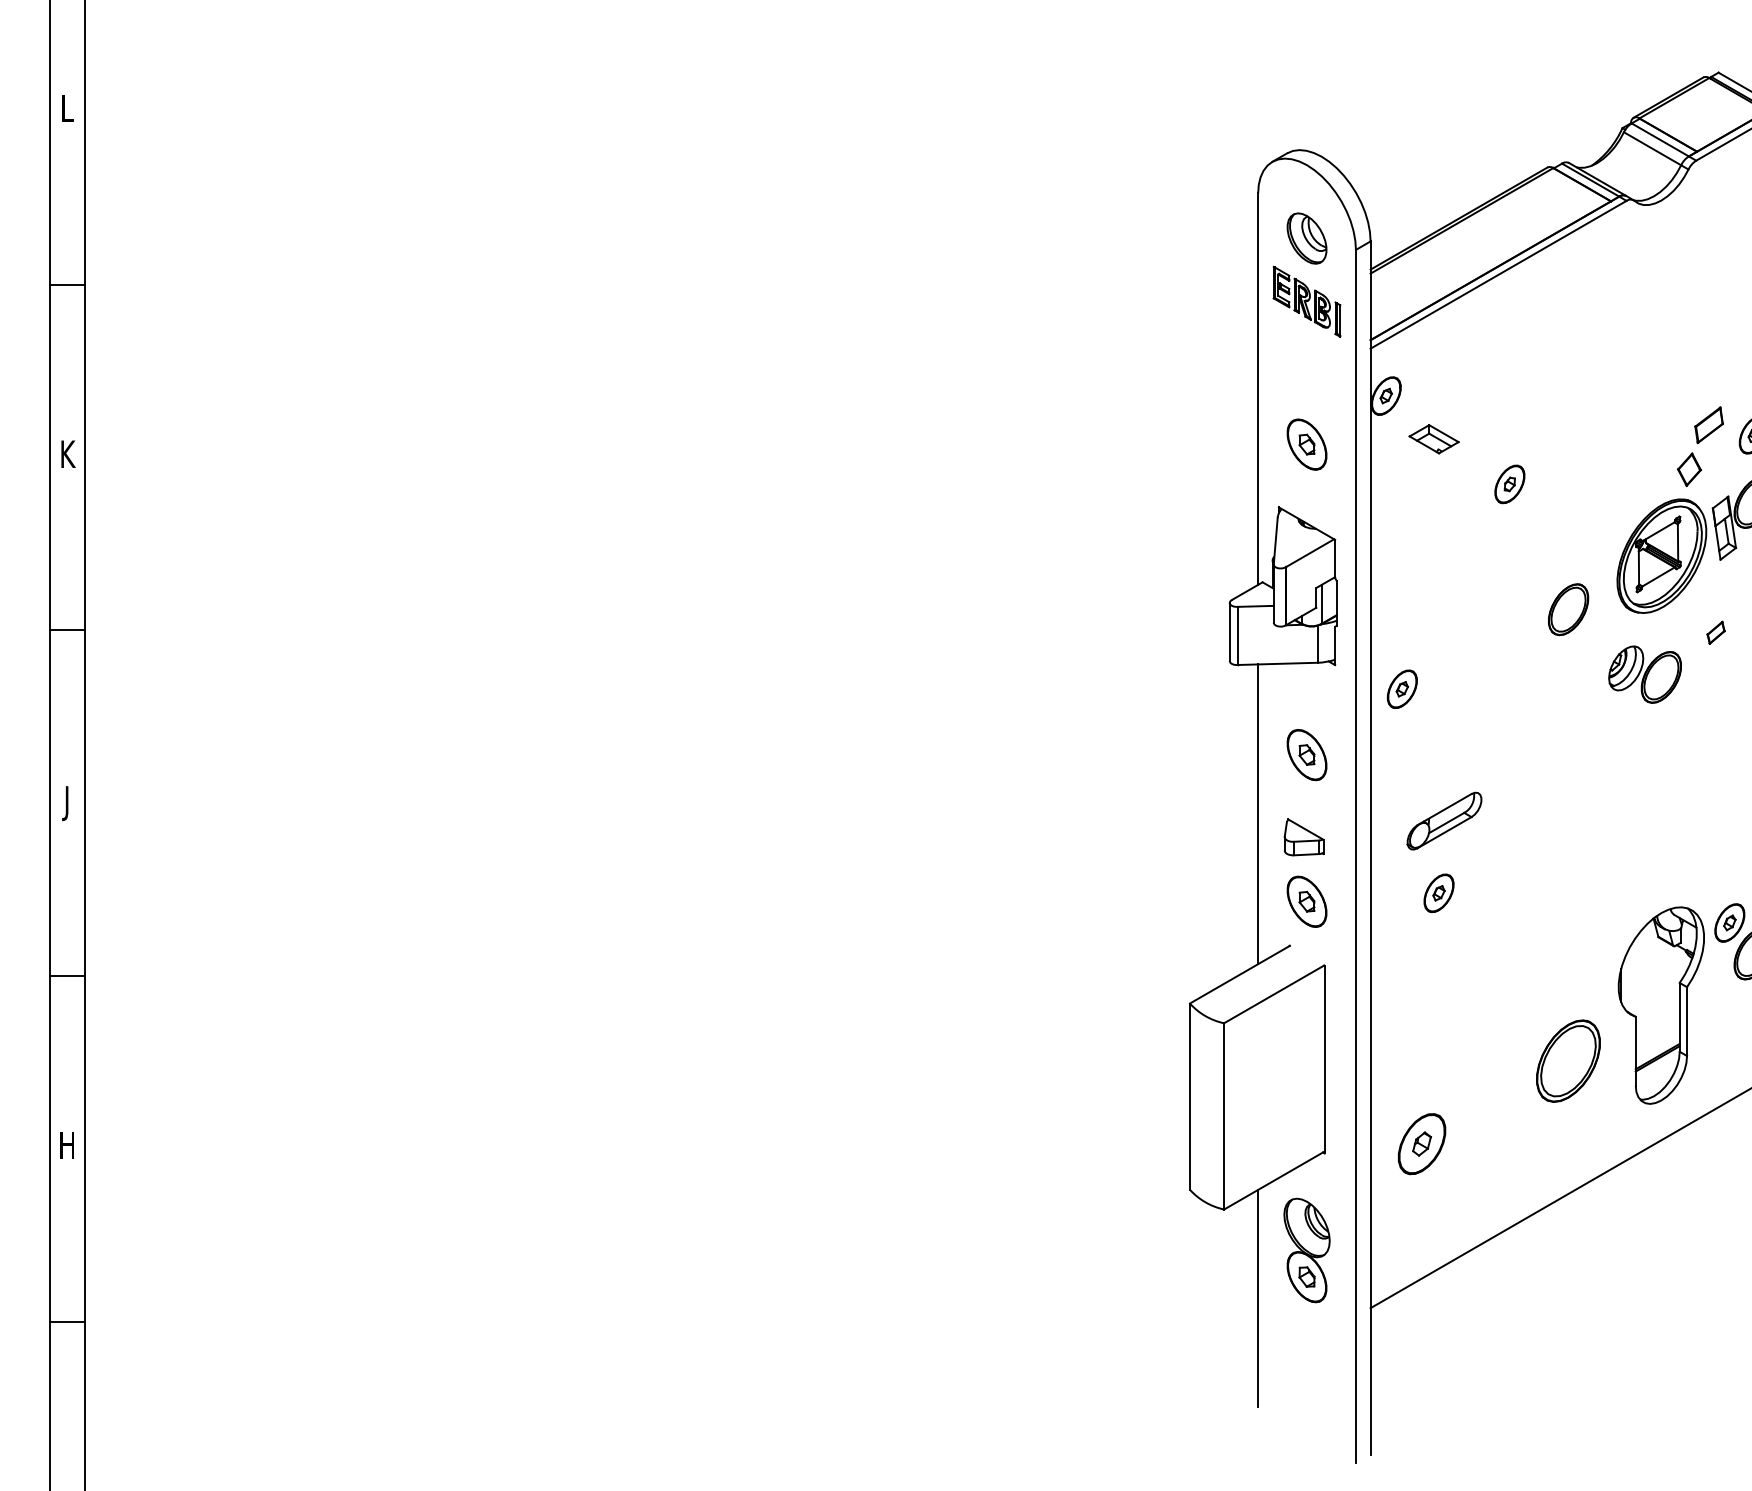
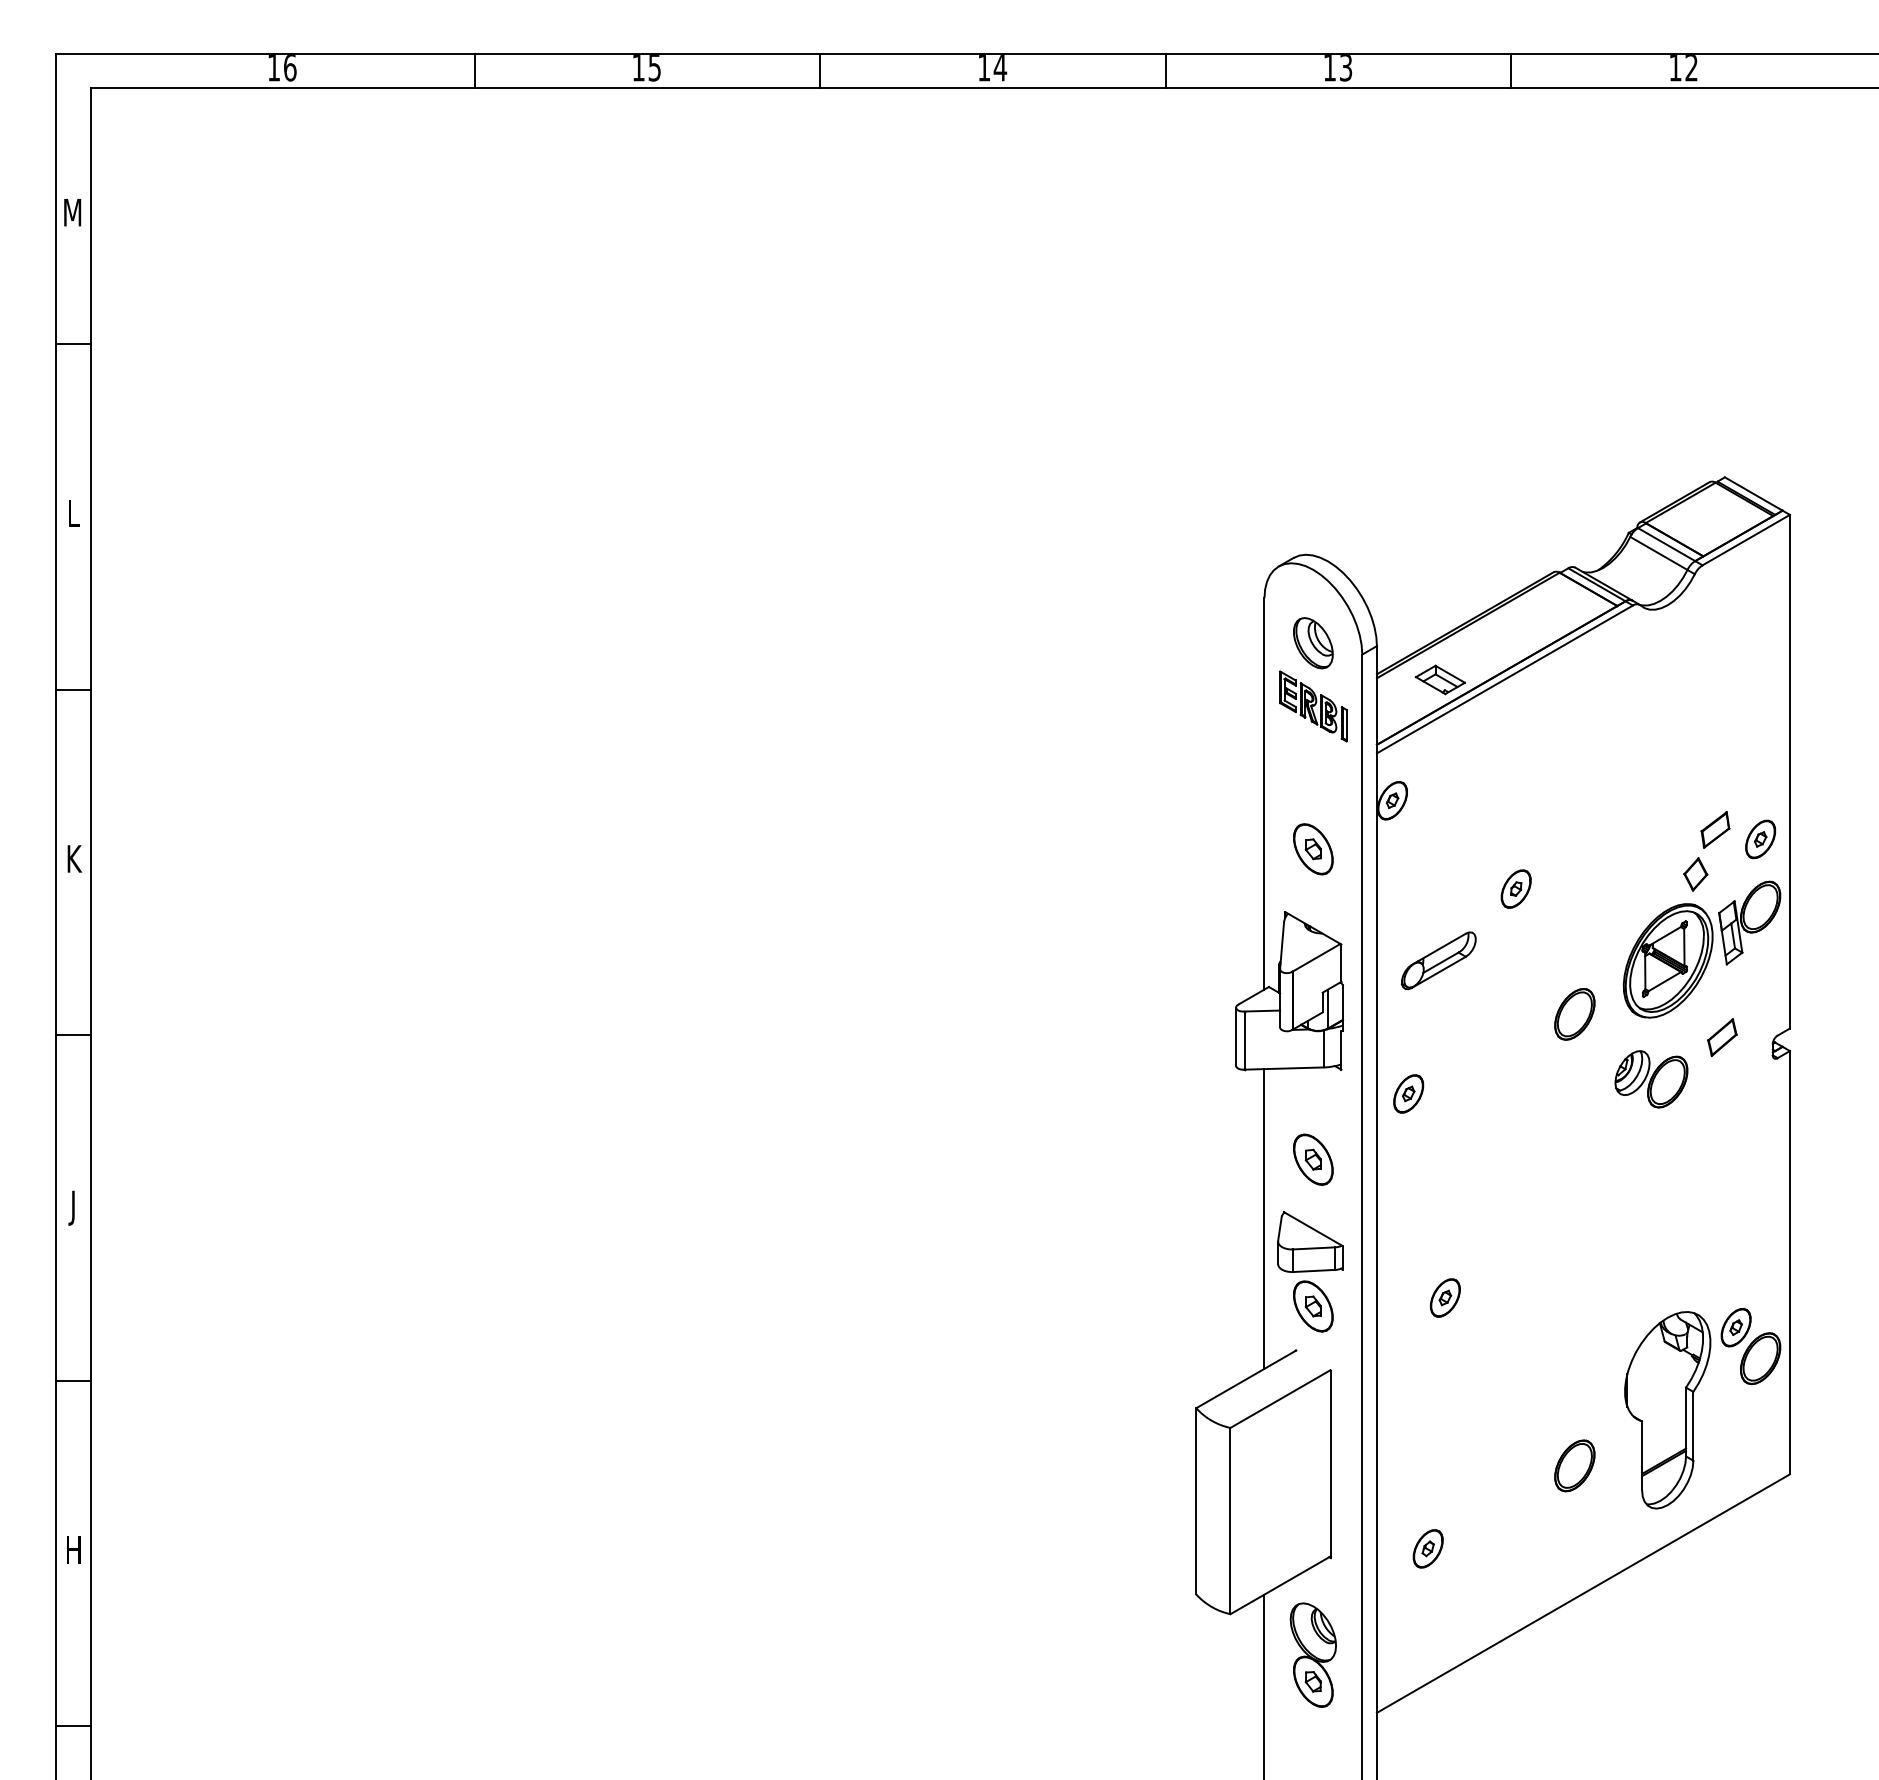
part: (1433, 438) -> (1439, 679), moved
part: (1716, 632) -> (1722, 1037), size x1.67
part: (1444, 820) -> (1438, 960), moved
part: (1304, 836) -> (1310, 1241), size x1.67
part: (1568, 1060) -> (1574, 1465), size x0.62
part: (1421, 1143) -> (1427, 1548), size x0.62

